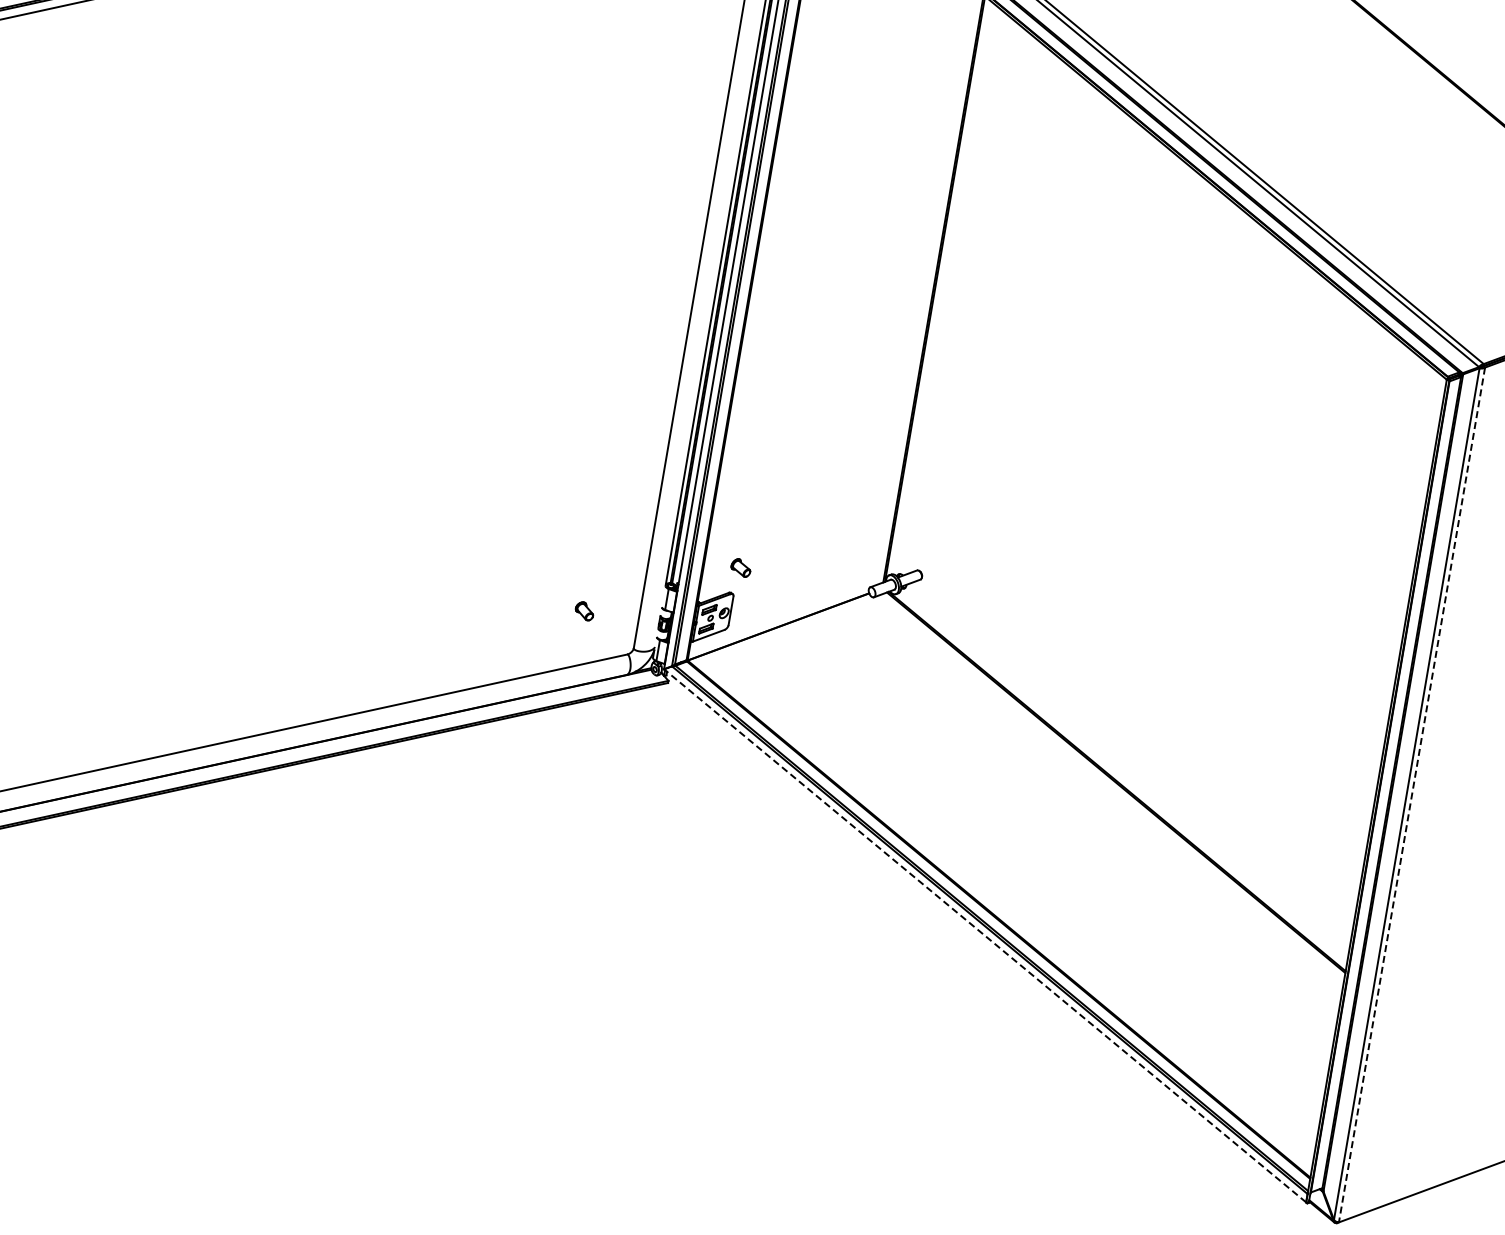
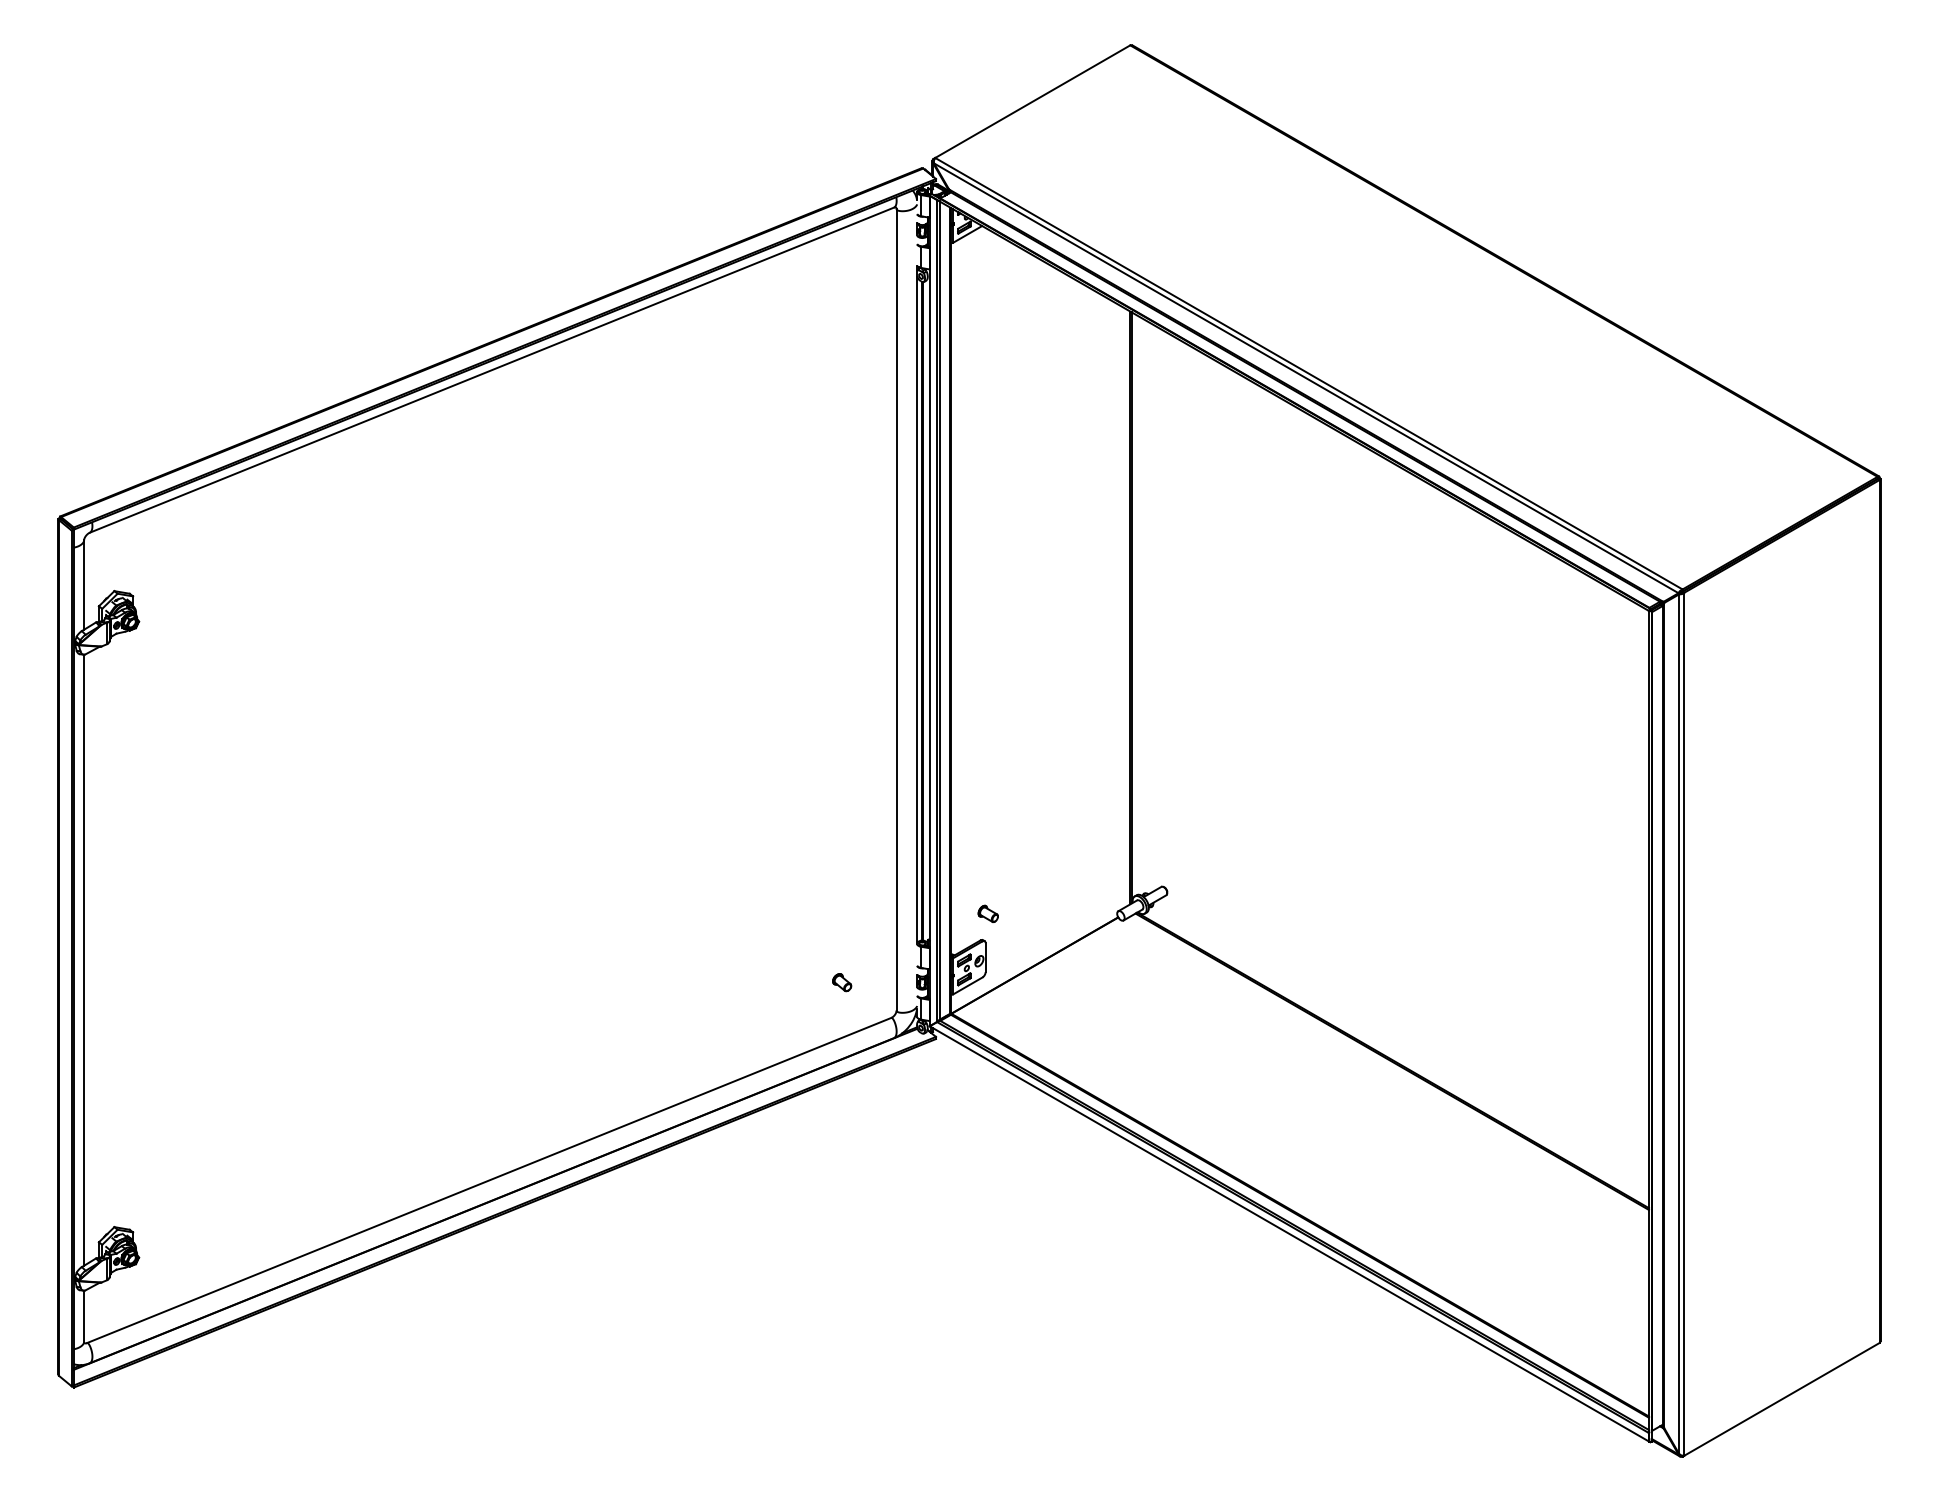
line: (1411, 795) -> (1684, 1024), dashed -> solid
line: (984, 935) -> (1288, 1233), dashed -> solid

